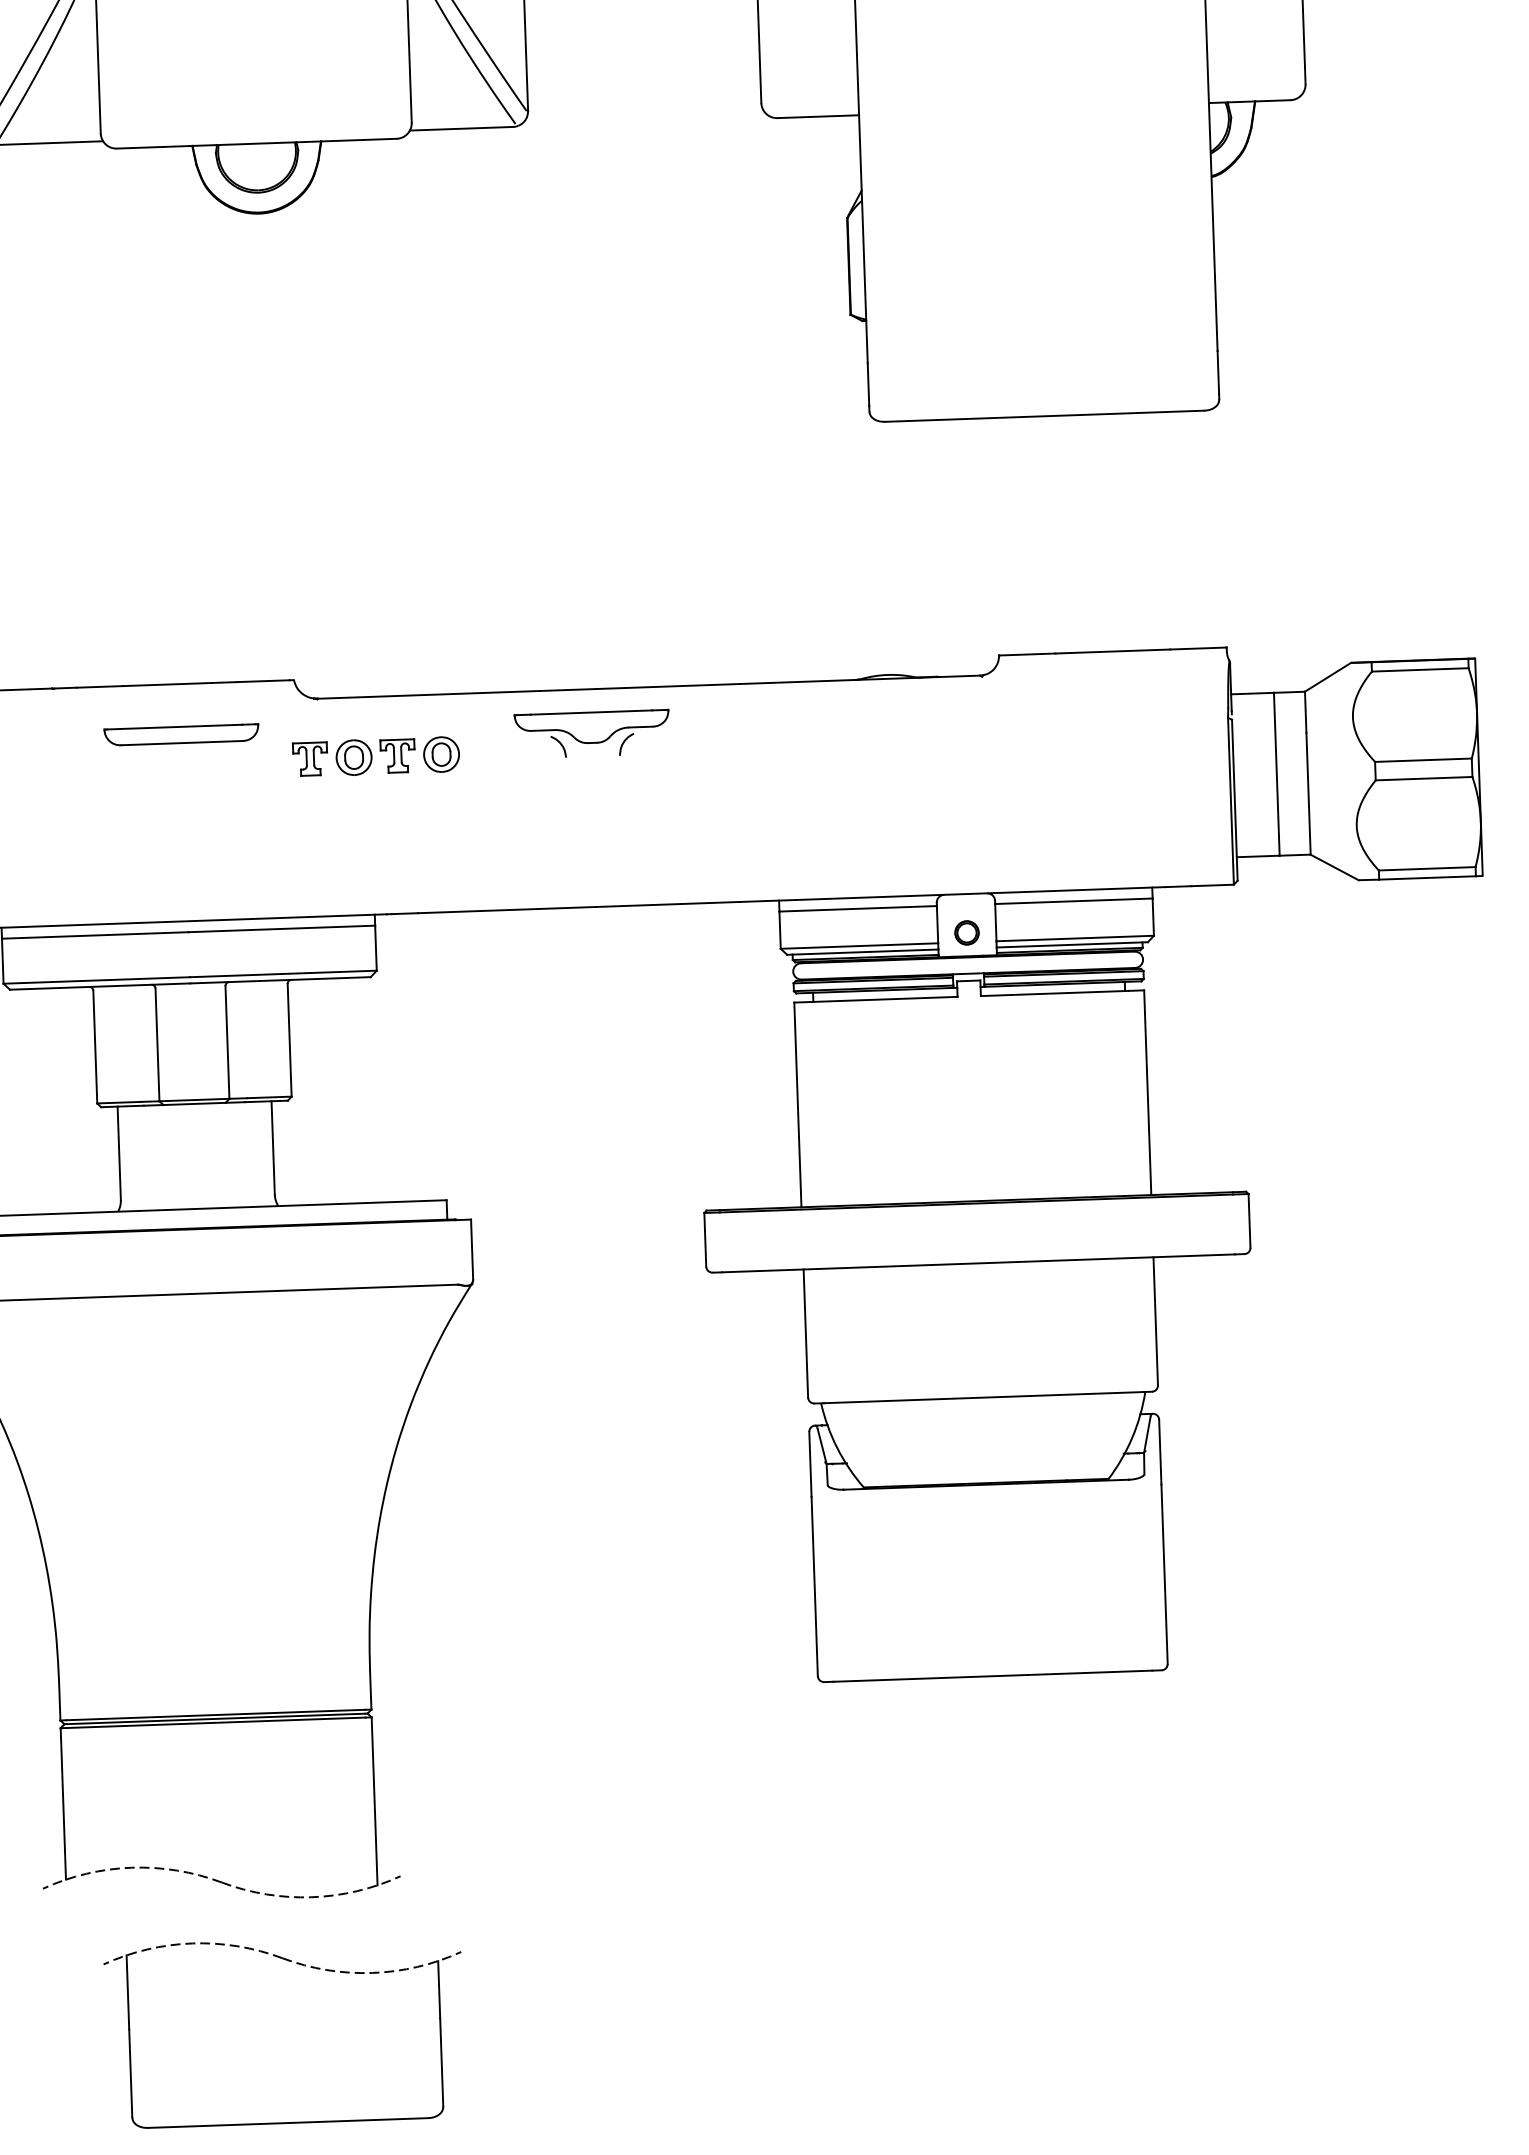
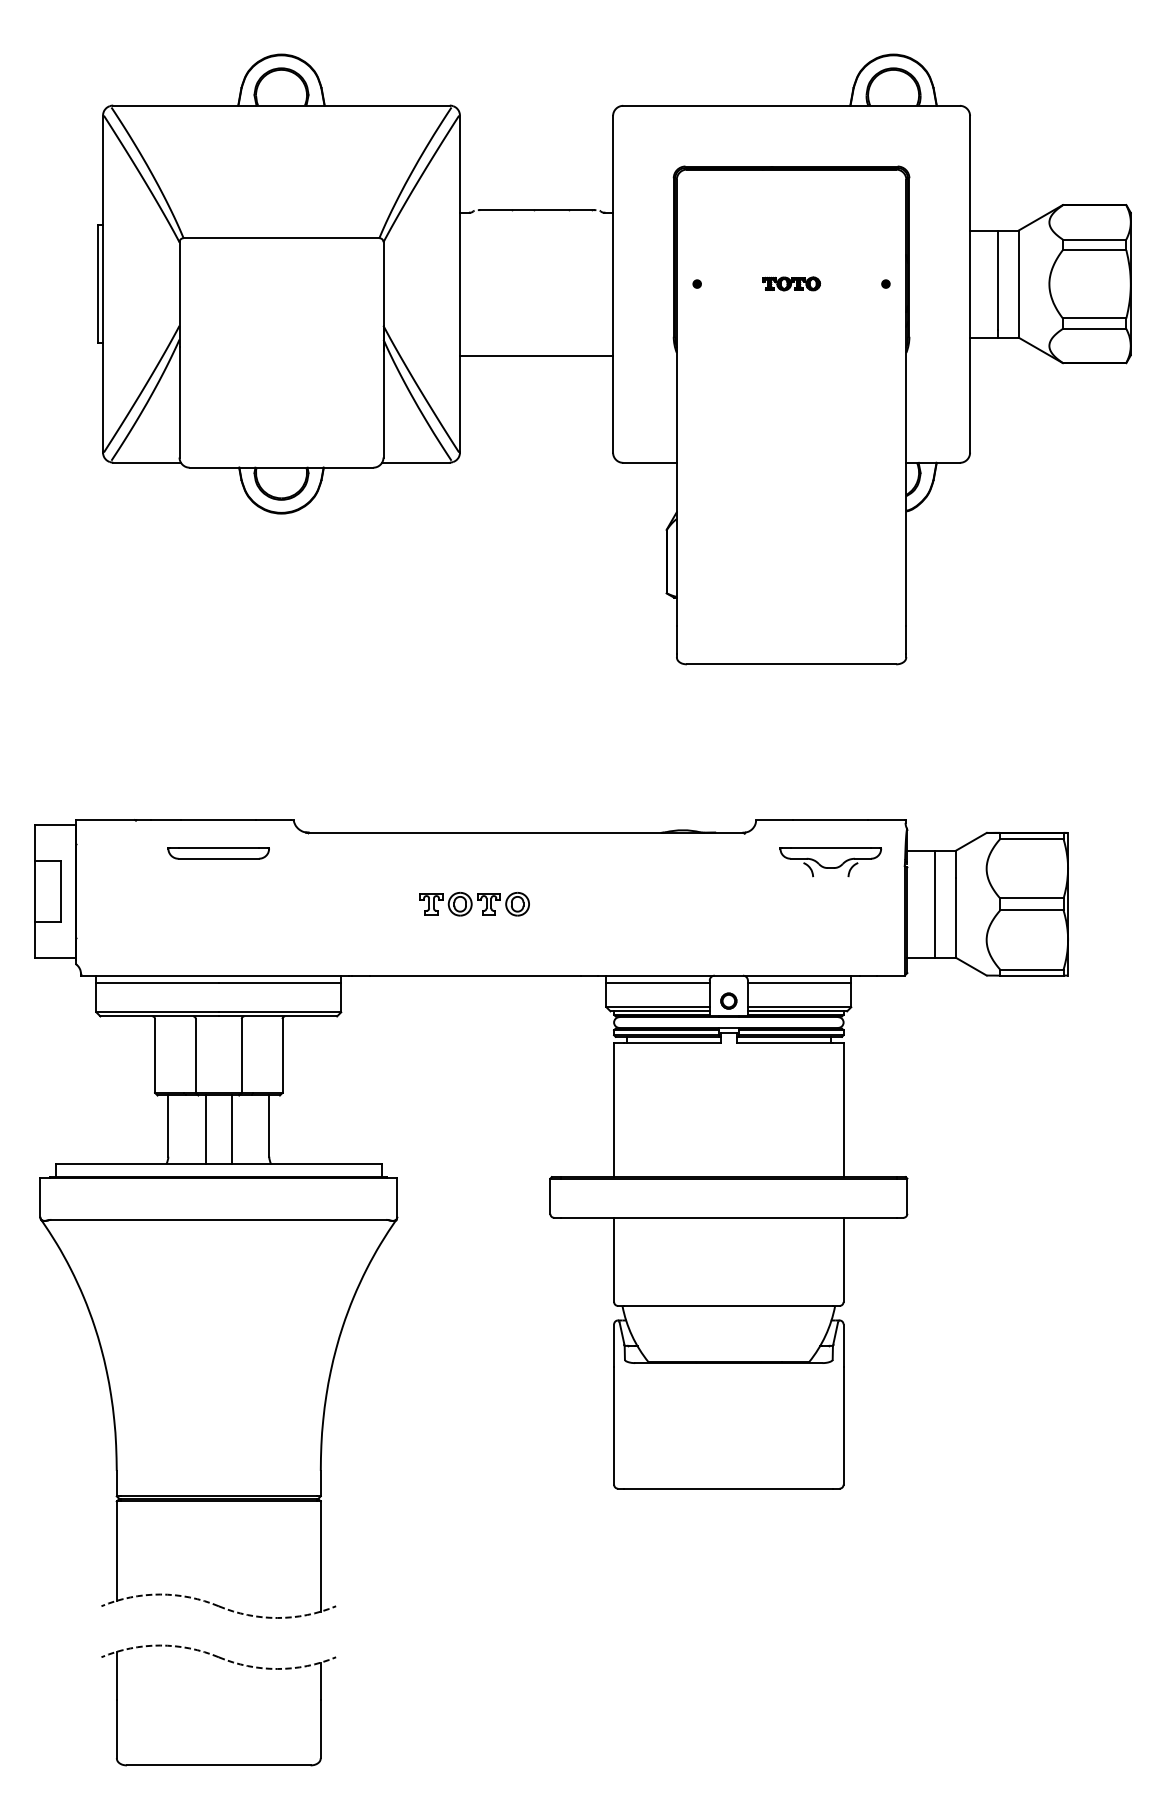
part: (591, 734) -> (830, 862), moved
part: (375, 757) -> (474, 904), moved
line: (215, 1155) -> (231, 1129), added
line: (177, 1156) -> (206, 1129), added
part: (303, 1966) -> (232, 1663), moved

